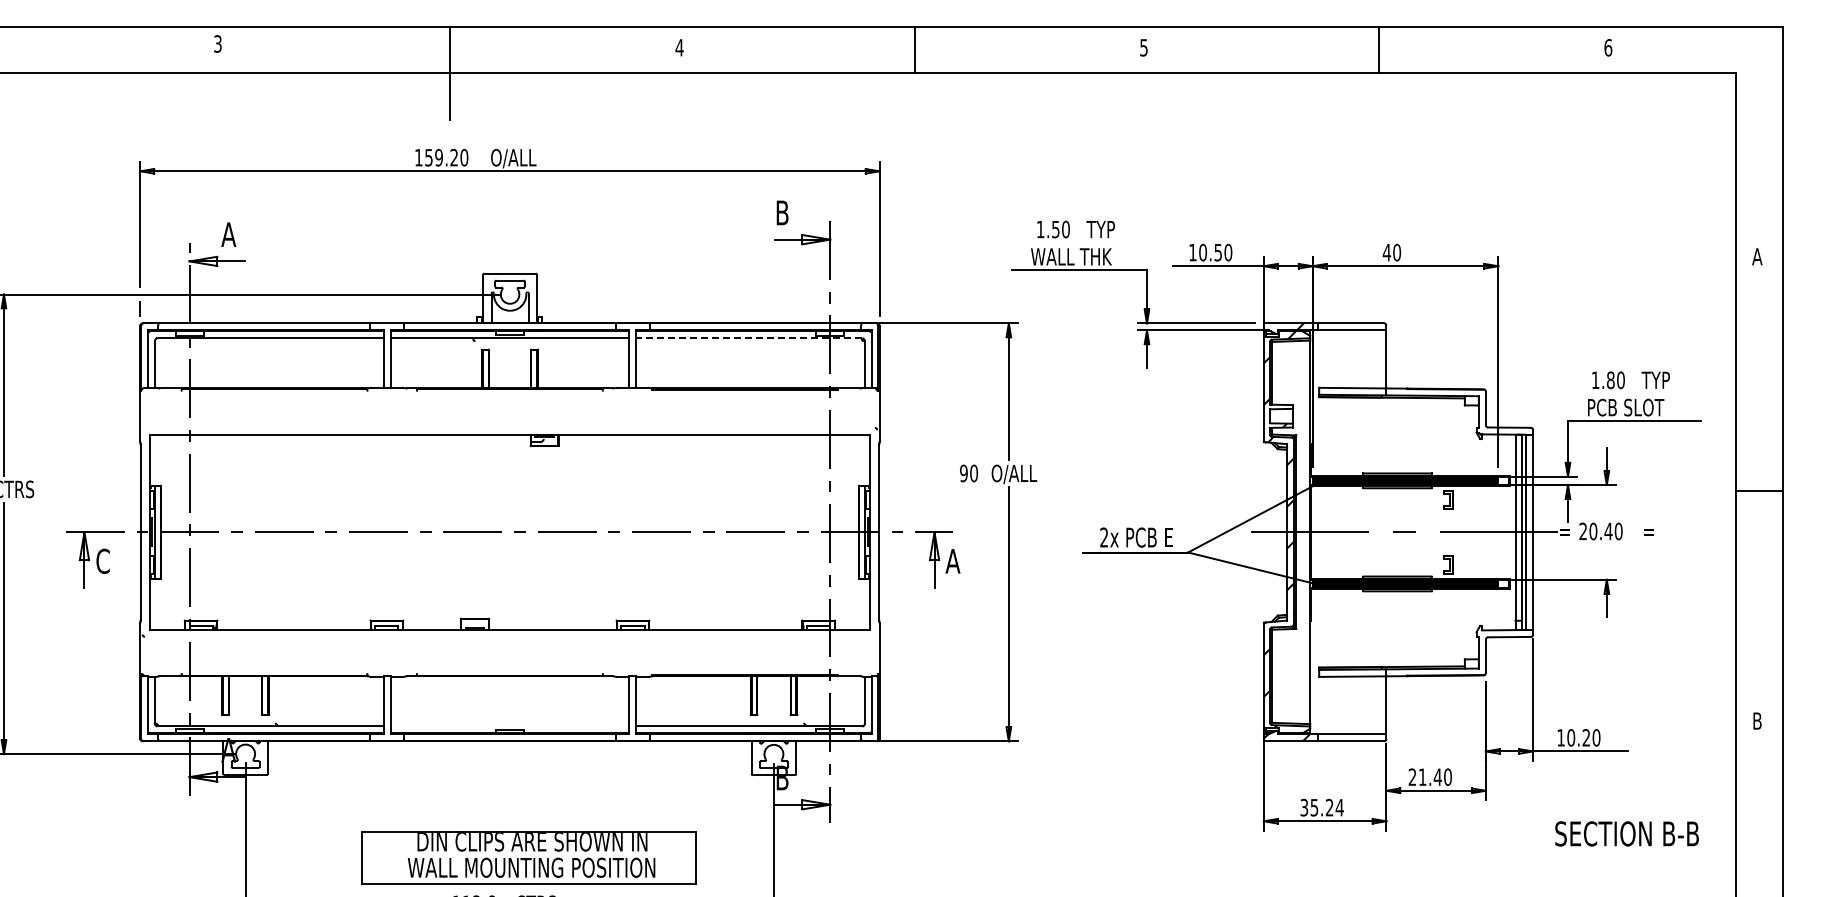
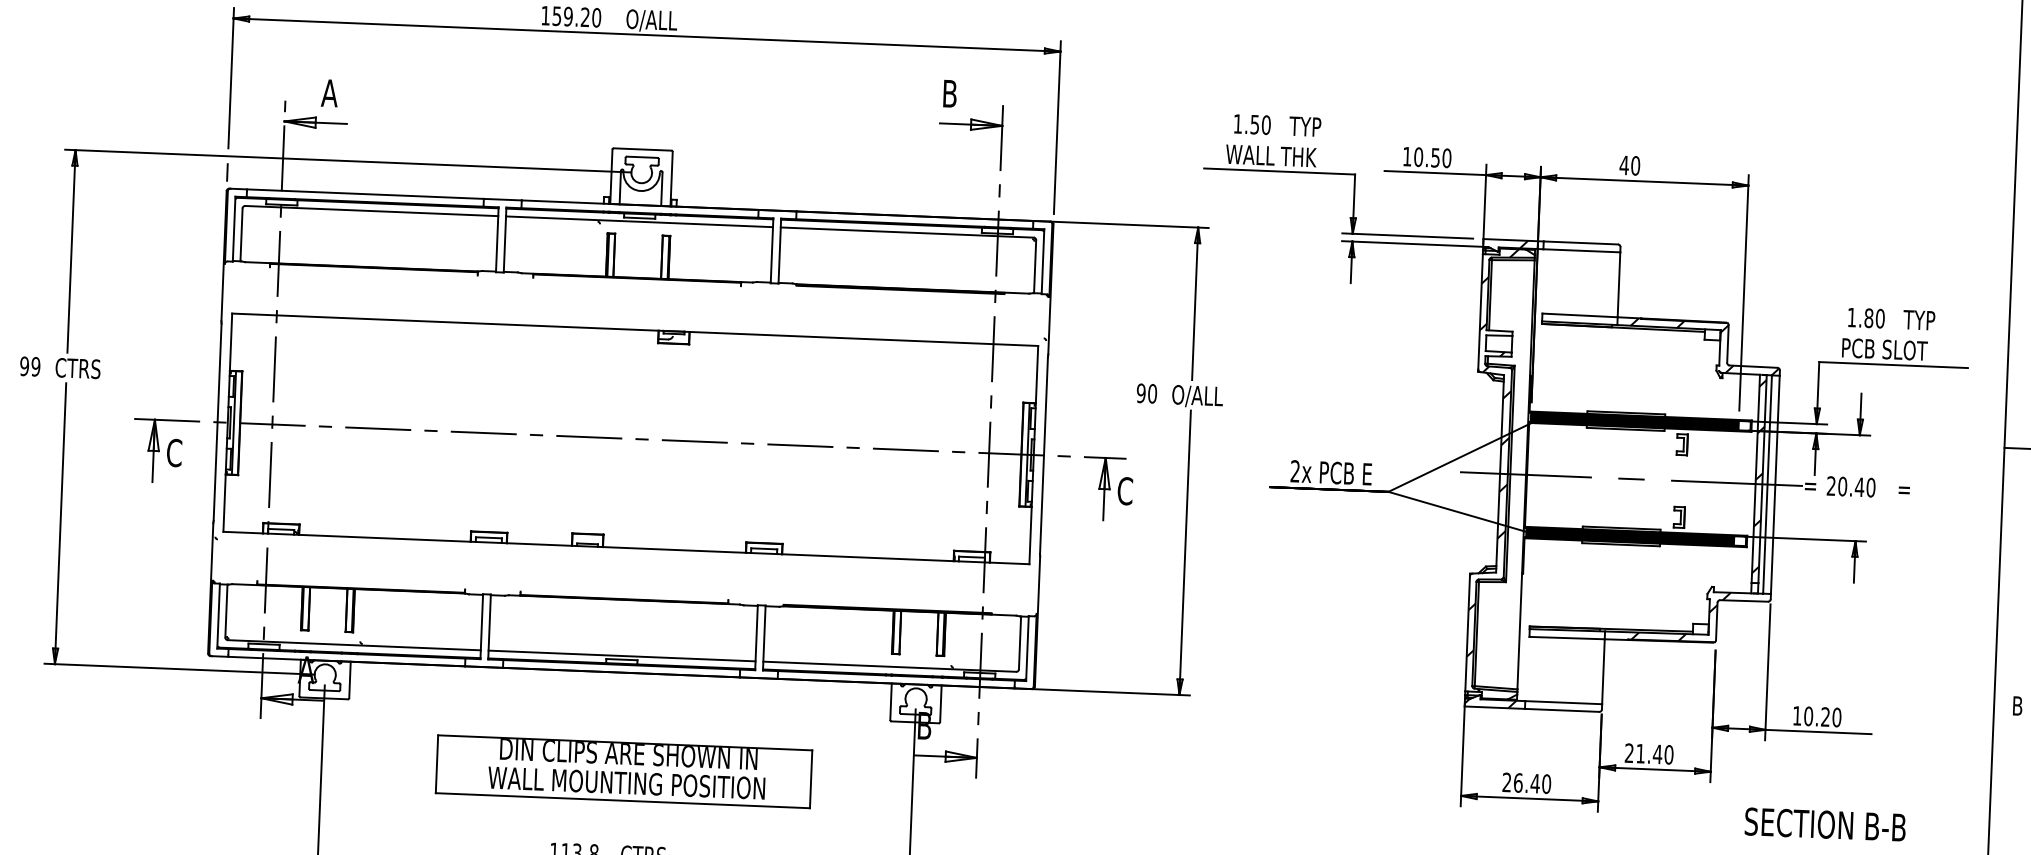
line: (748, 338) -> (906, 232), dashed -> solid
hatch: (1465, 500) -> (1701, 446), added
text: (952, 561) -> (1124, 491), A -> C
hatch: (1453, 652) -> (1680, 615), added
line: (509, 726) -> (621, 655), added
text: (1321, 807) -> (1526, 783), 35.24 -> 26.40
text: (1626, 833) -> (1824, 824), moved
part: (528, 857) -> (623, 771), moved

